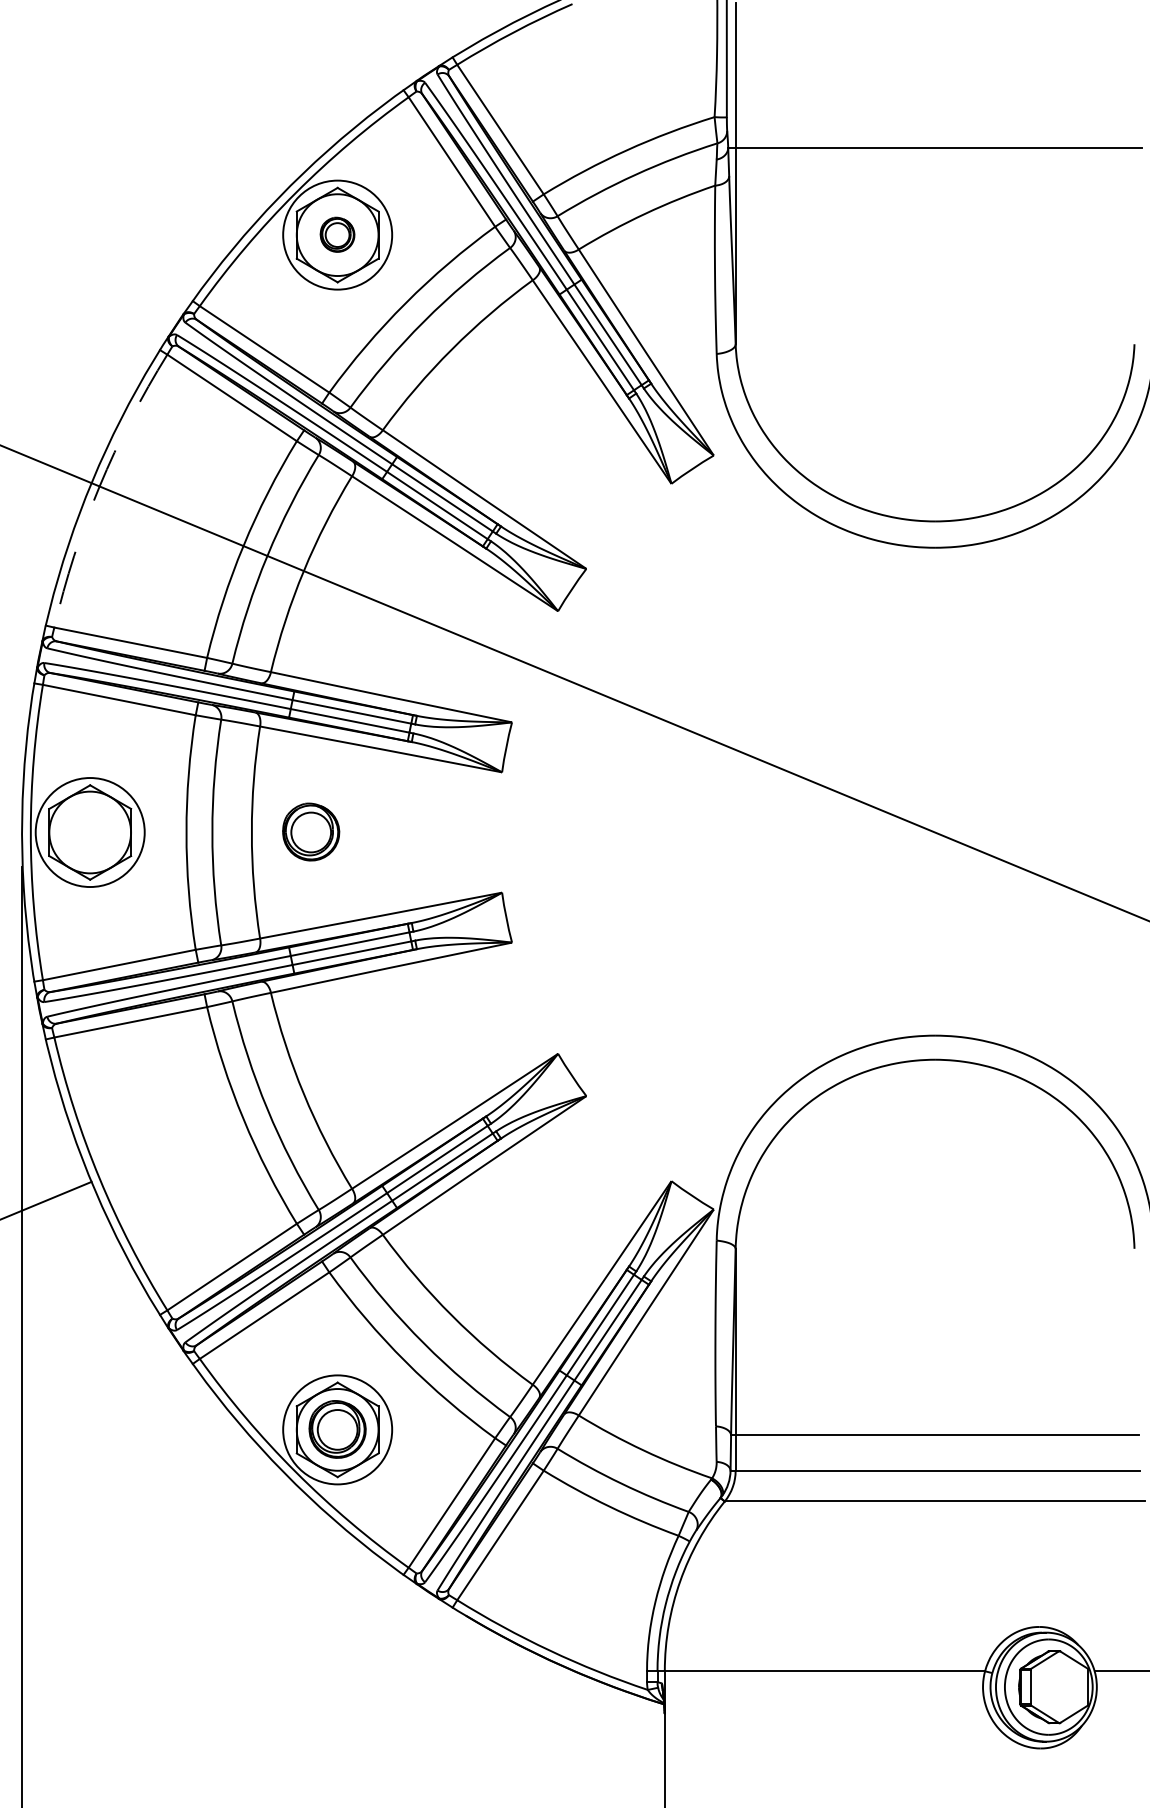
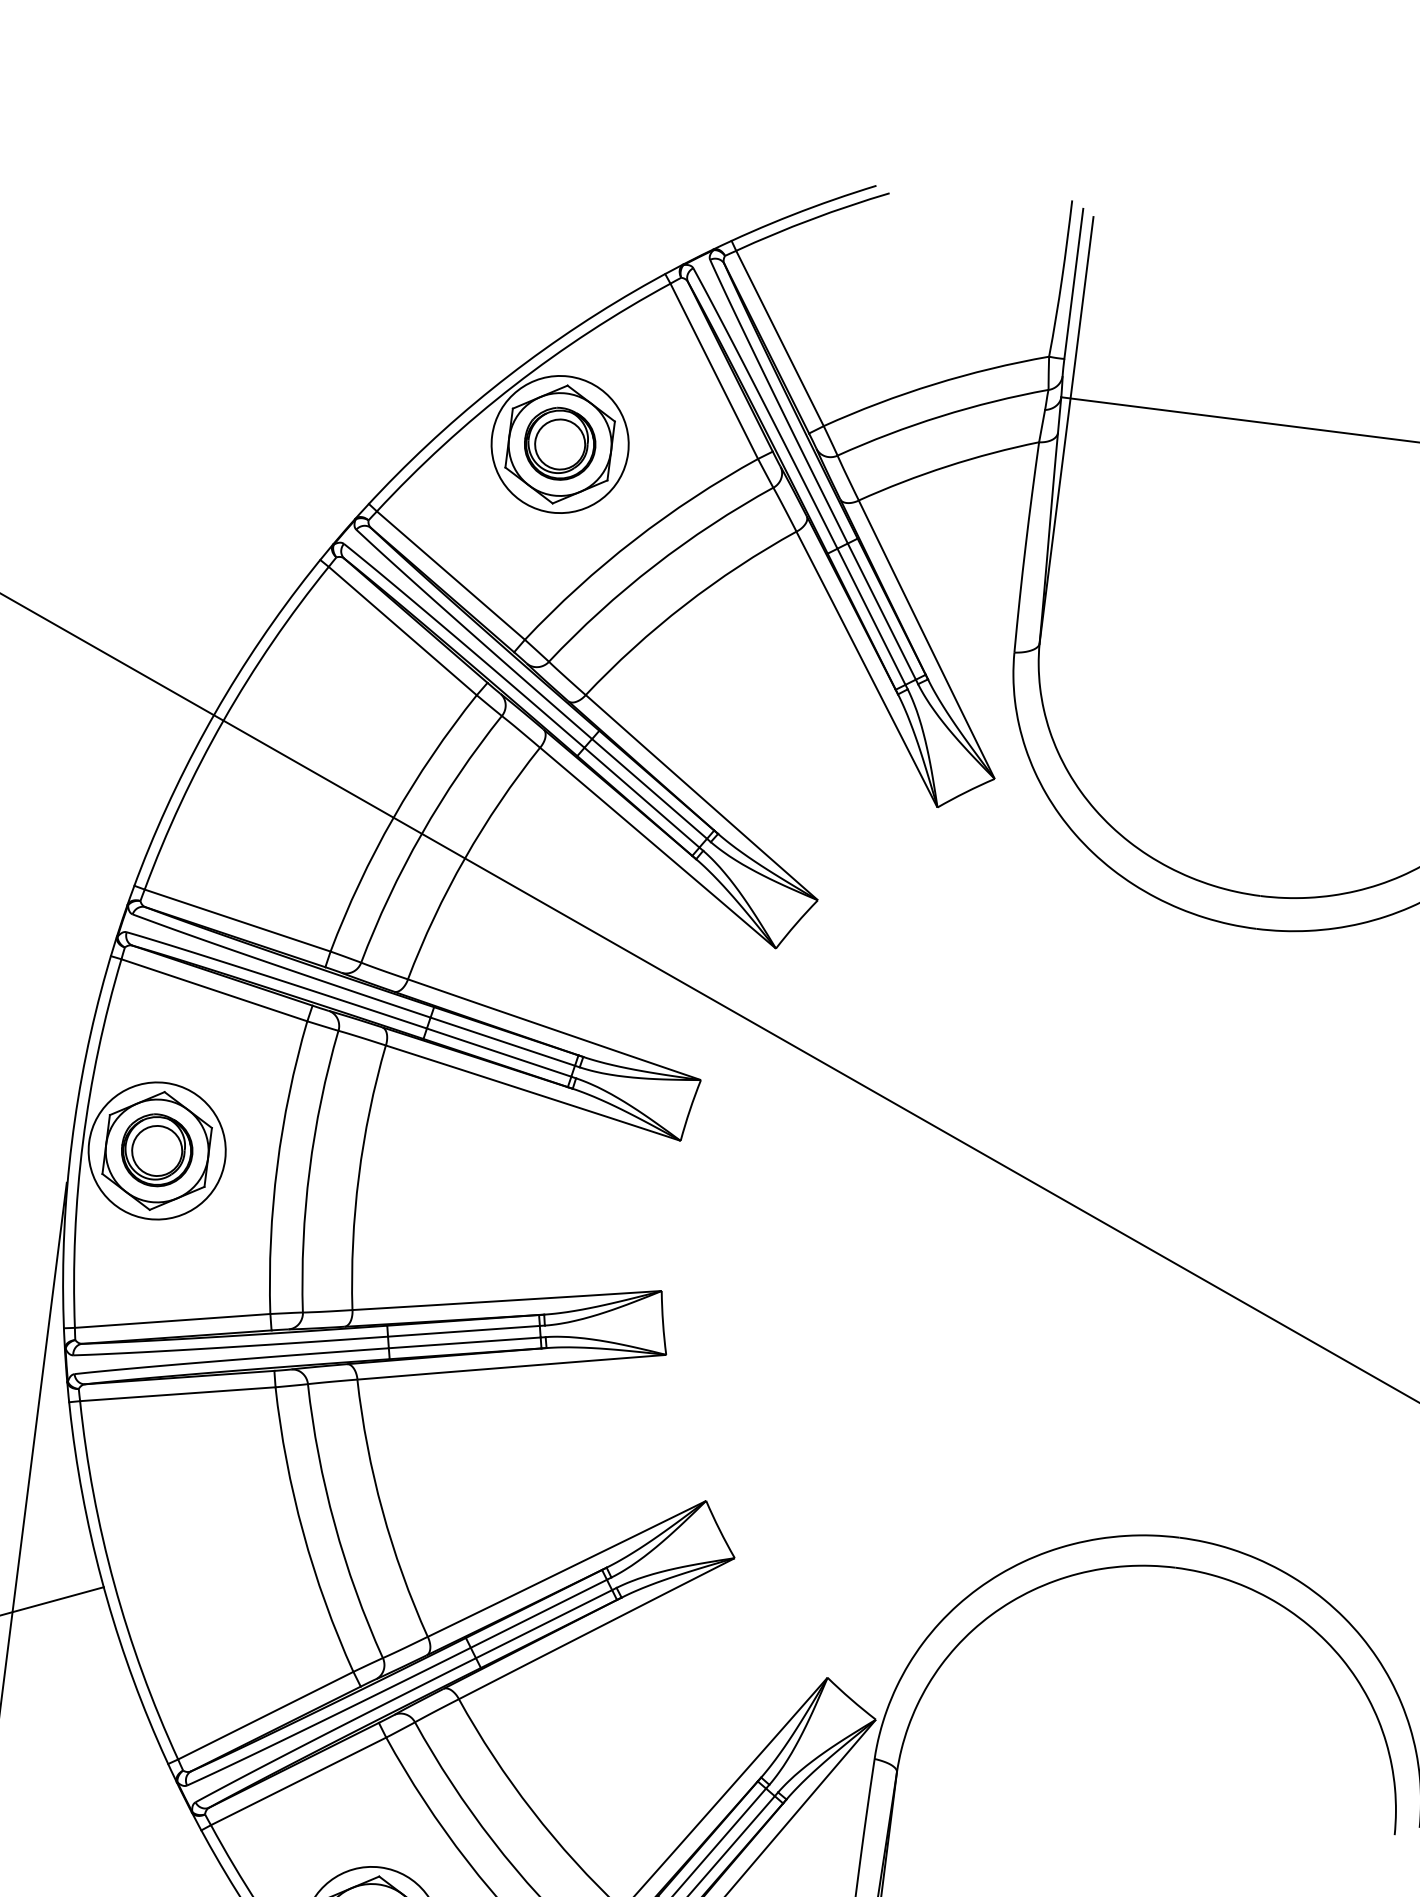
part: (337, 234) -> (560, 443), size x1.67
arc: (99, 486) -> (223, 720), dashed -> solid
part: (311, 831) -> (157, 1149), moved

